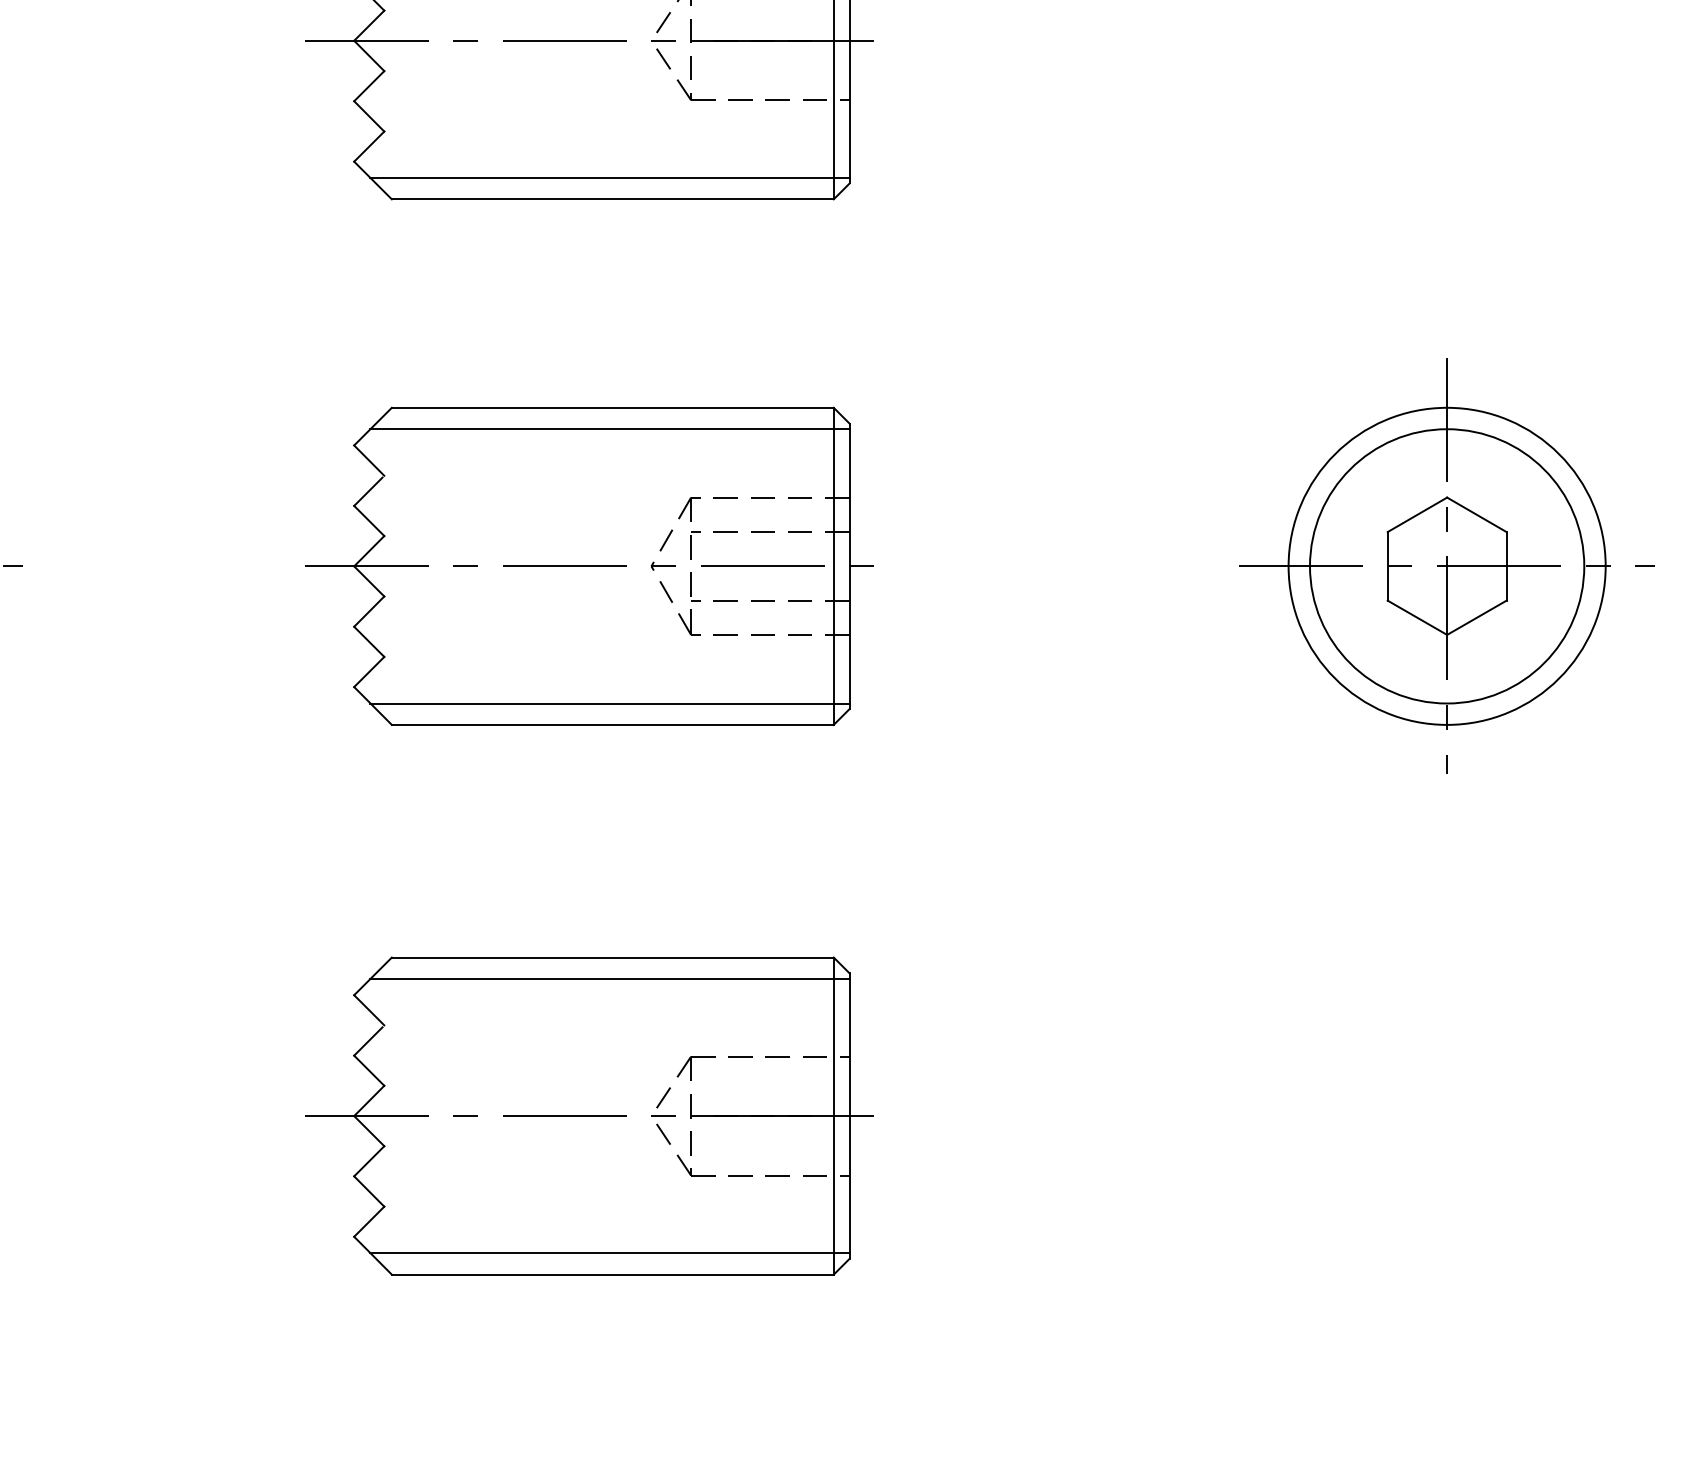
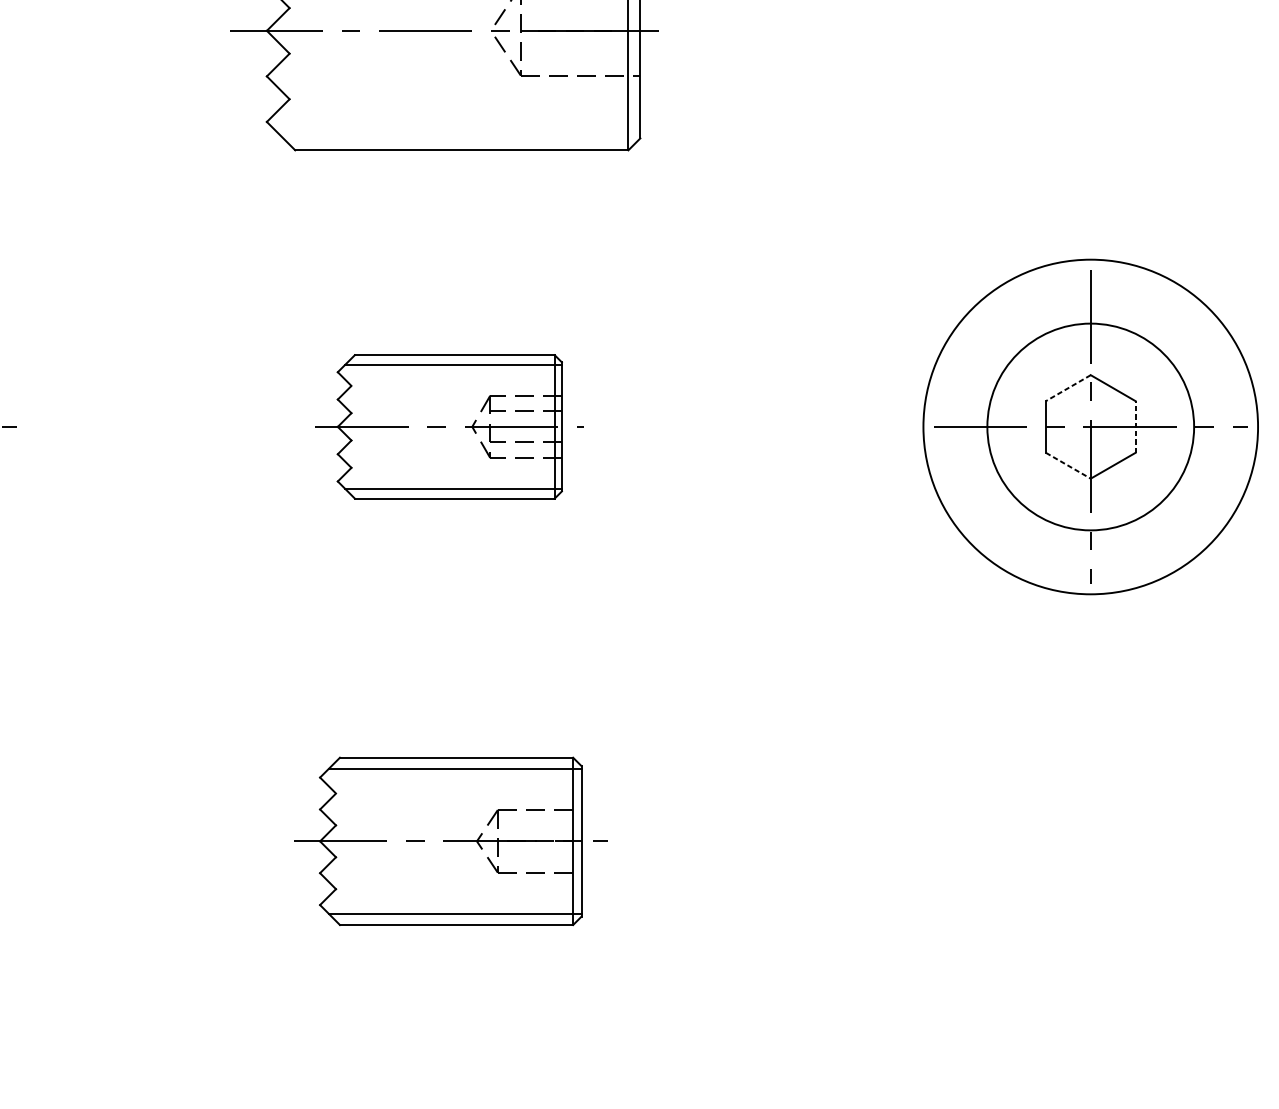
line: (609, 177) -> (459, 133), removed
line: (1416, 515) -> (1067, 388), solid -> dashed
part: (589, 565) -> (444, 426), size x0.6
circle: (1446, 565) -> (1090, 426), size x1.4
line: (1506, 565) -> (1135, 426), solid -> dashed
line: (1417, 618) -> (1068, 466), solid -> dashed
part: (589, 1115) -> (444, 840), size x0.7

